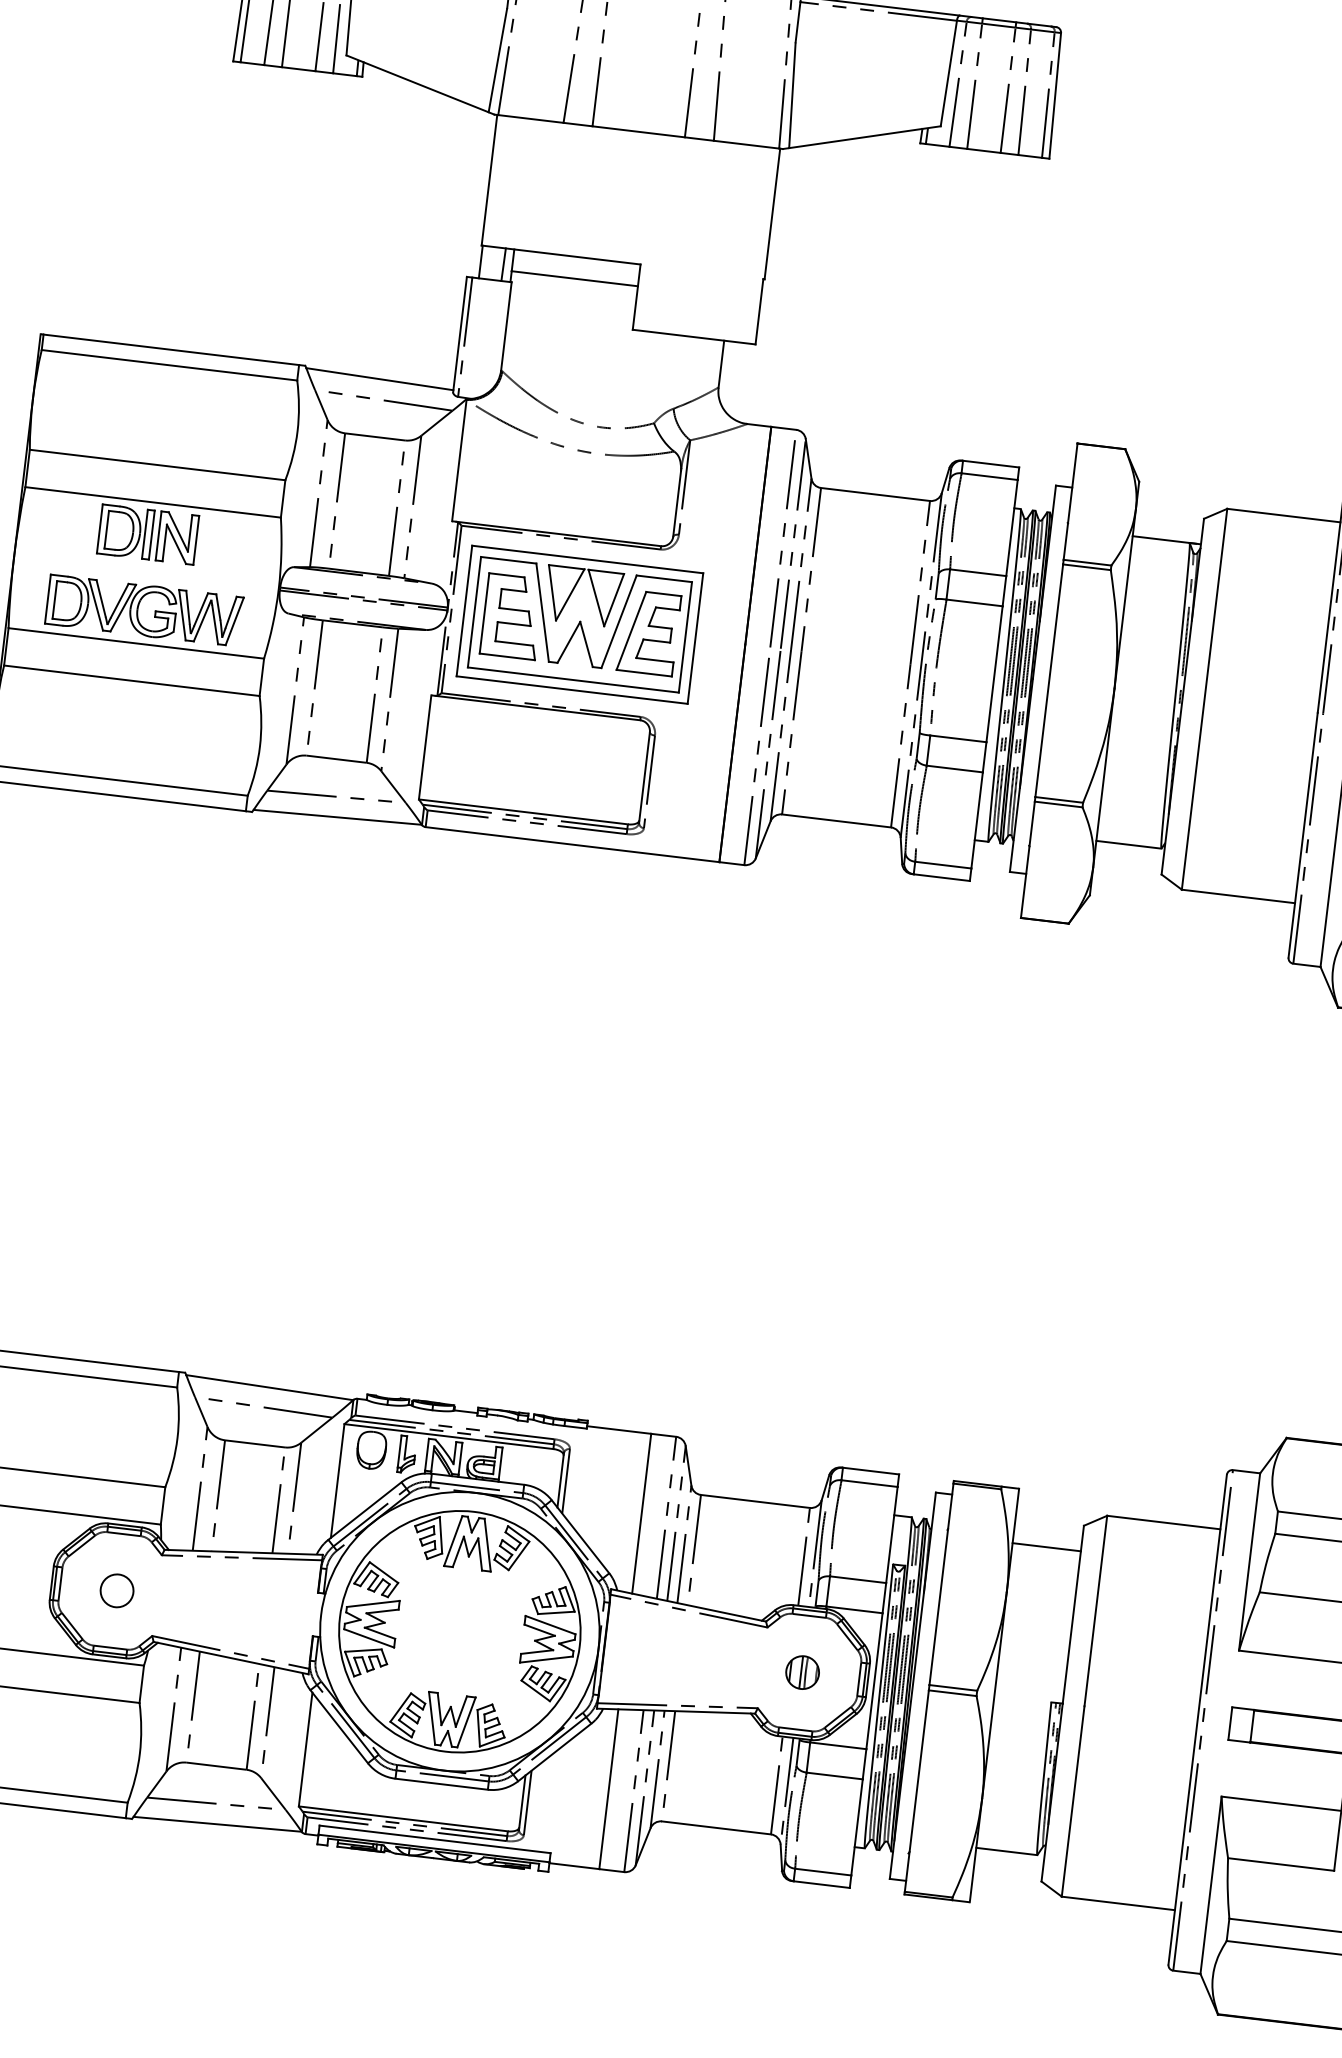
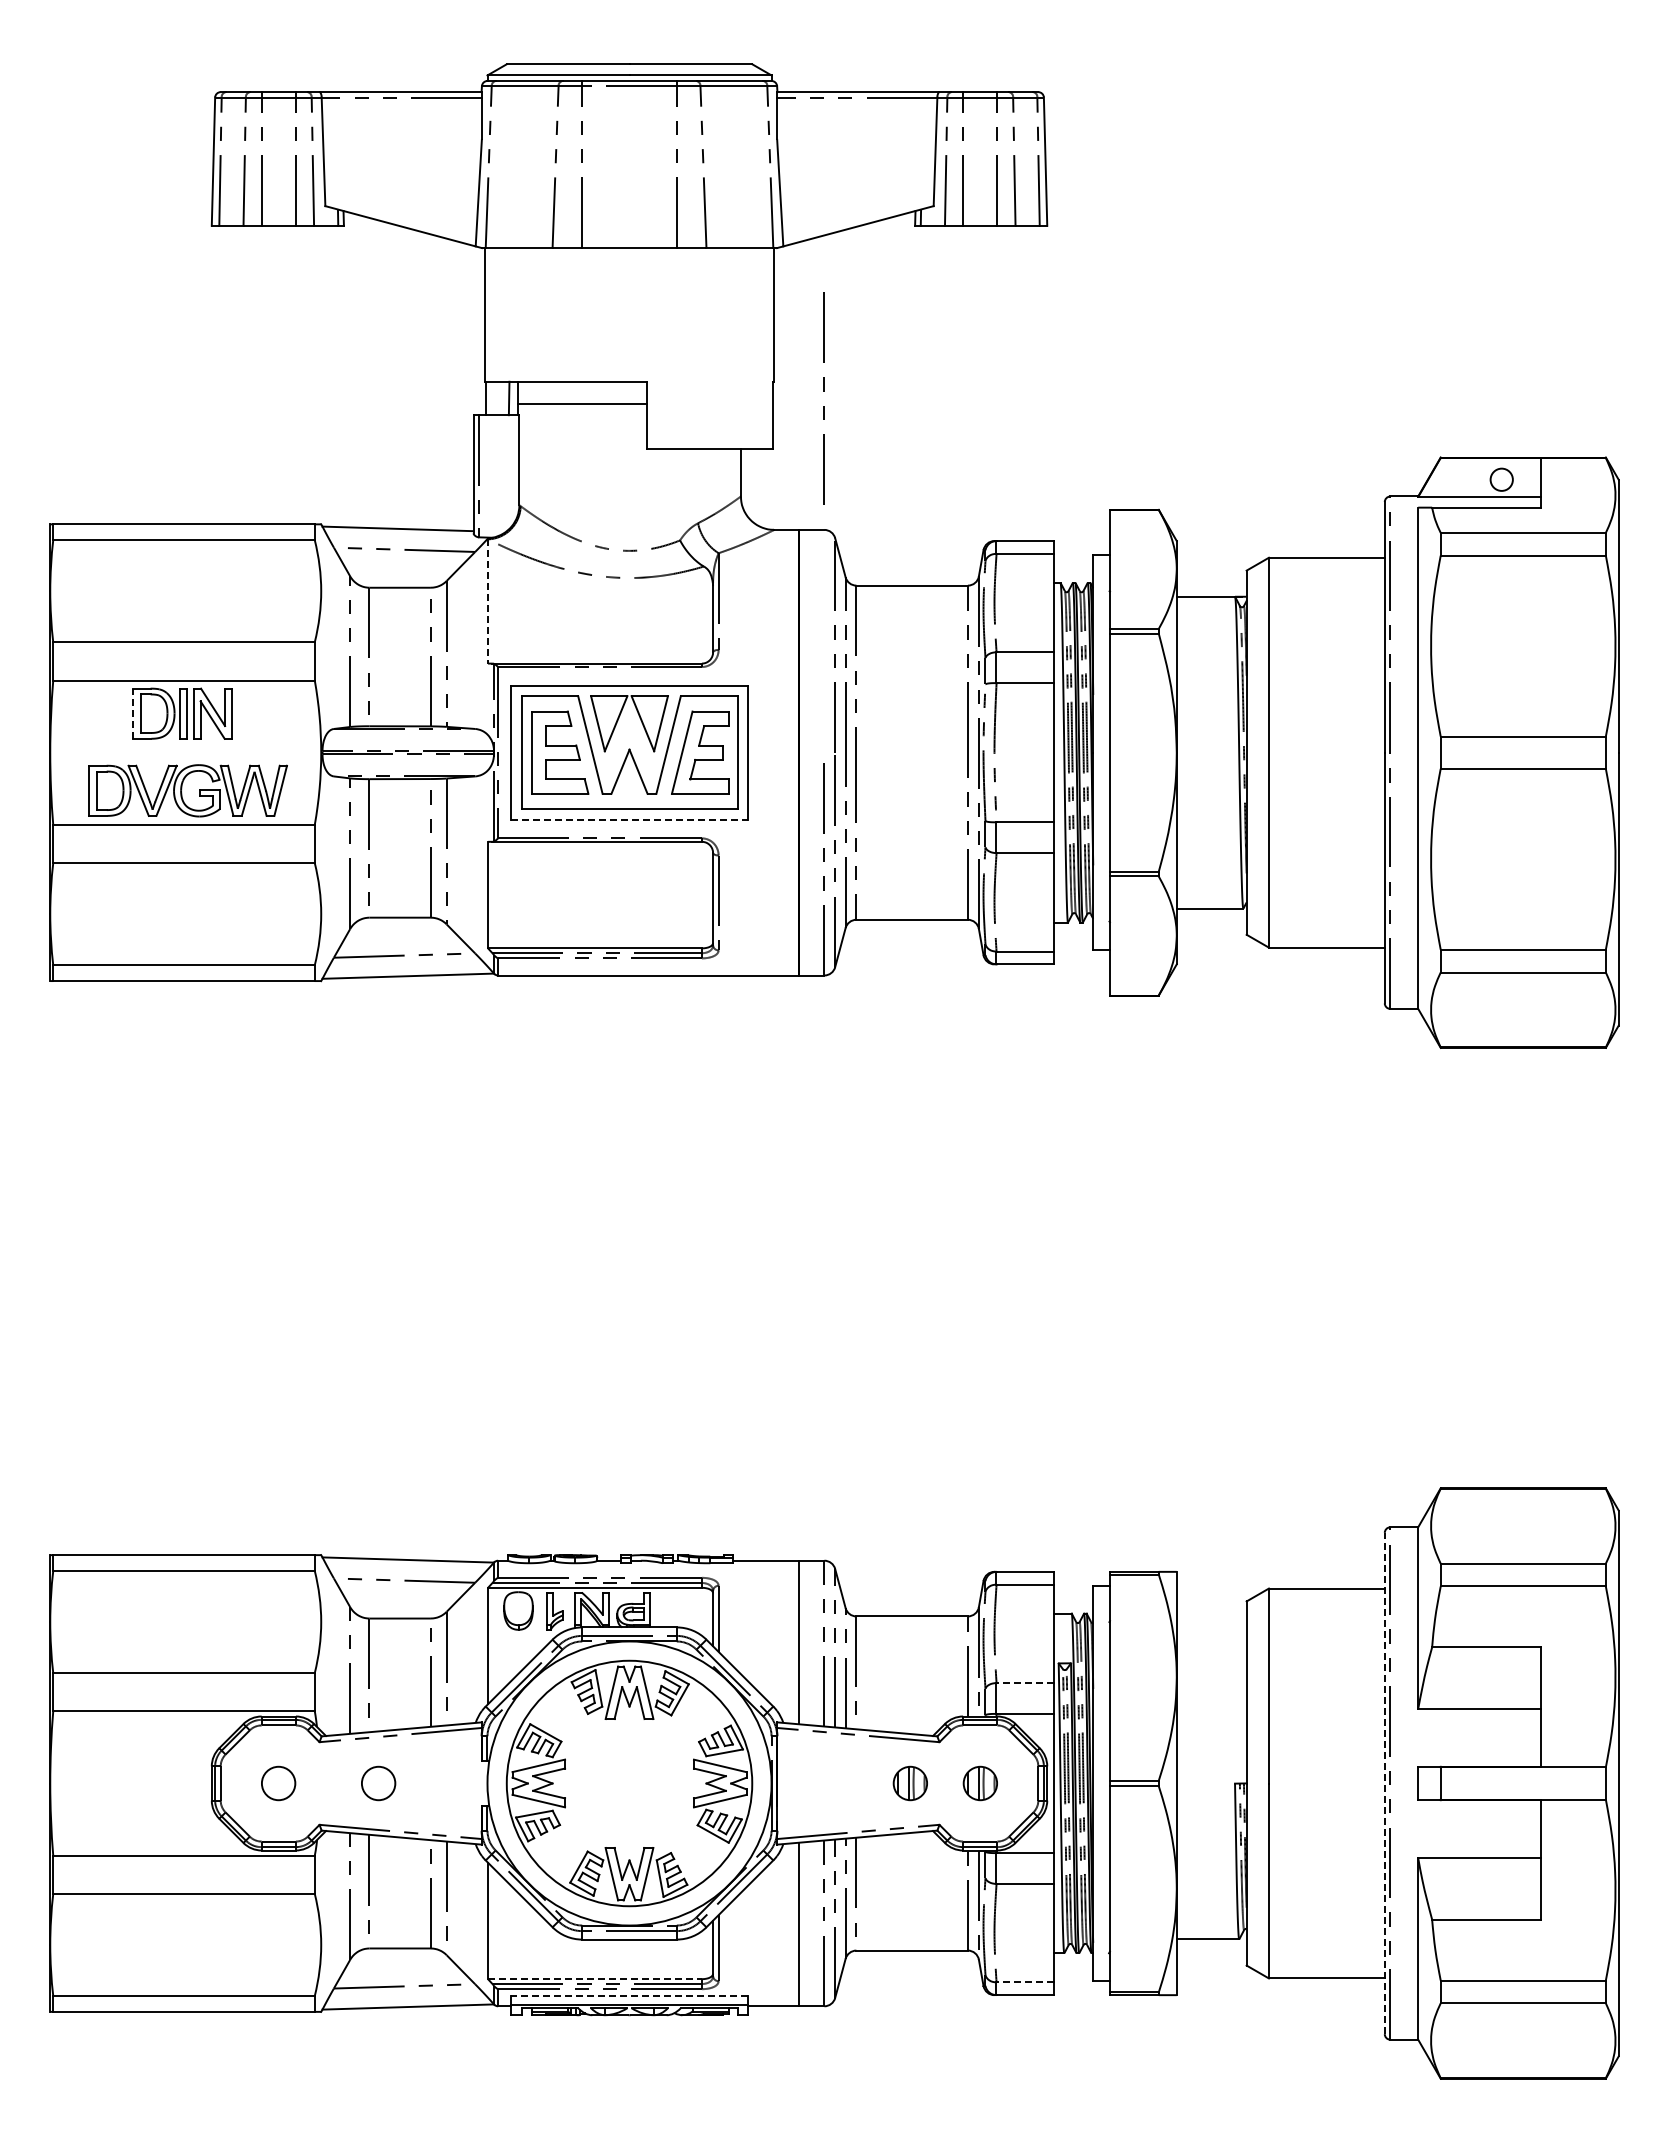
line: (459, 460) -> (488, 601), solid -> dashed
line: (99, 528) -> (133, 713), solid -> dashed
line: (782, 536) -> (823, 391), moved
line: (573, 690) -> (630, 819), solid -> dashed
line: (1046, 1547) -> (1211, 1627), removed
line: (858, 1580) -> (1025, 1683), solid -> dashed
circle: (214, 1602) -> (378, 1783), added
part: (733, 1664) -> (909, 1783), added
line: (1197, 1719) -> (1384, 1783), solid -> dashed
line: (402, 1819) -> (594, 1979), solid -> dashed
line: (435, 1839) -> (629, 1996), solid -> dashed
line: (823, 1872) -> (1025, 1982), solid -> dashed

